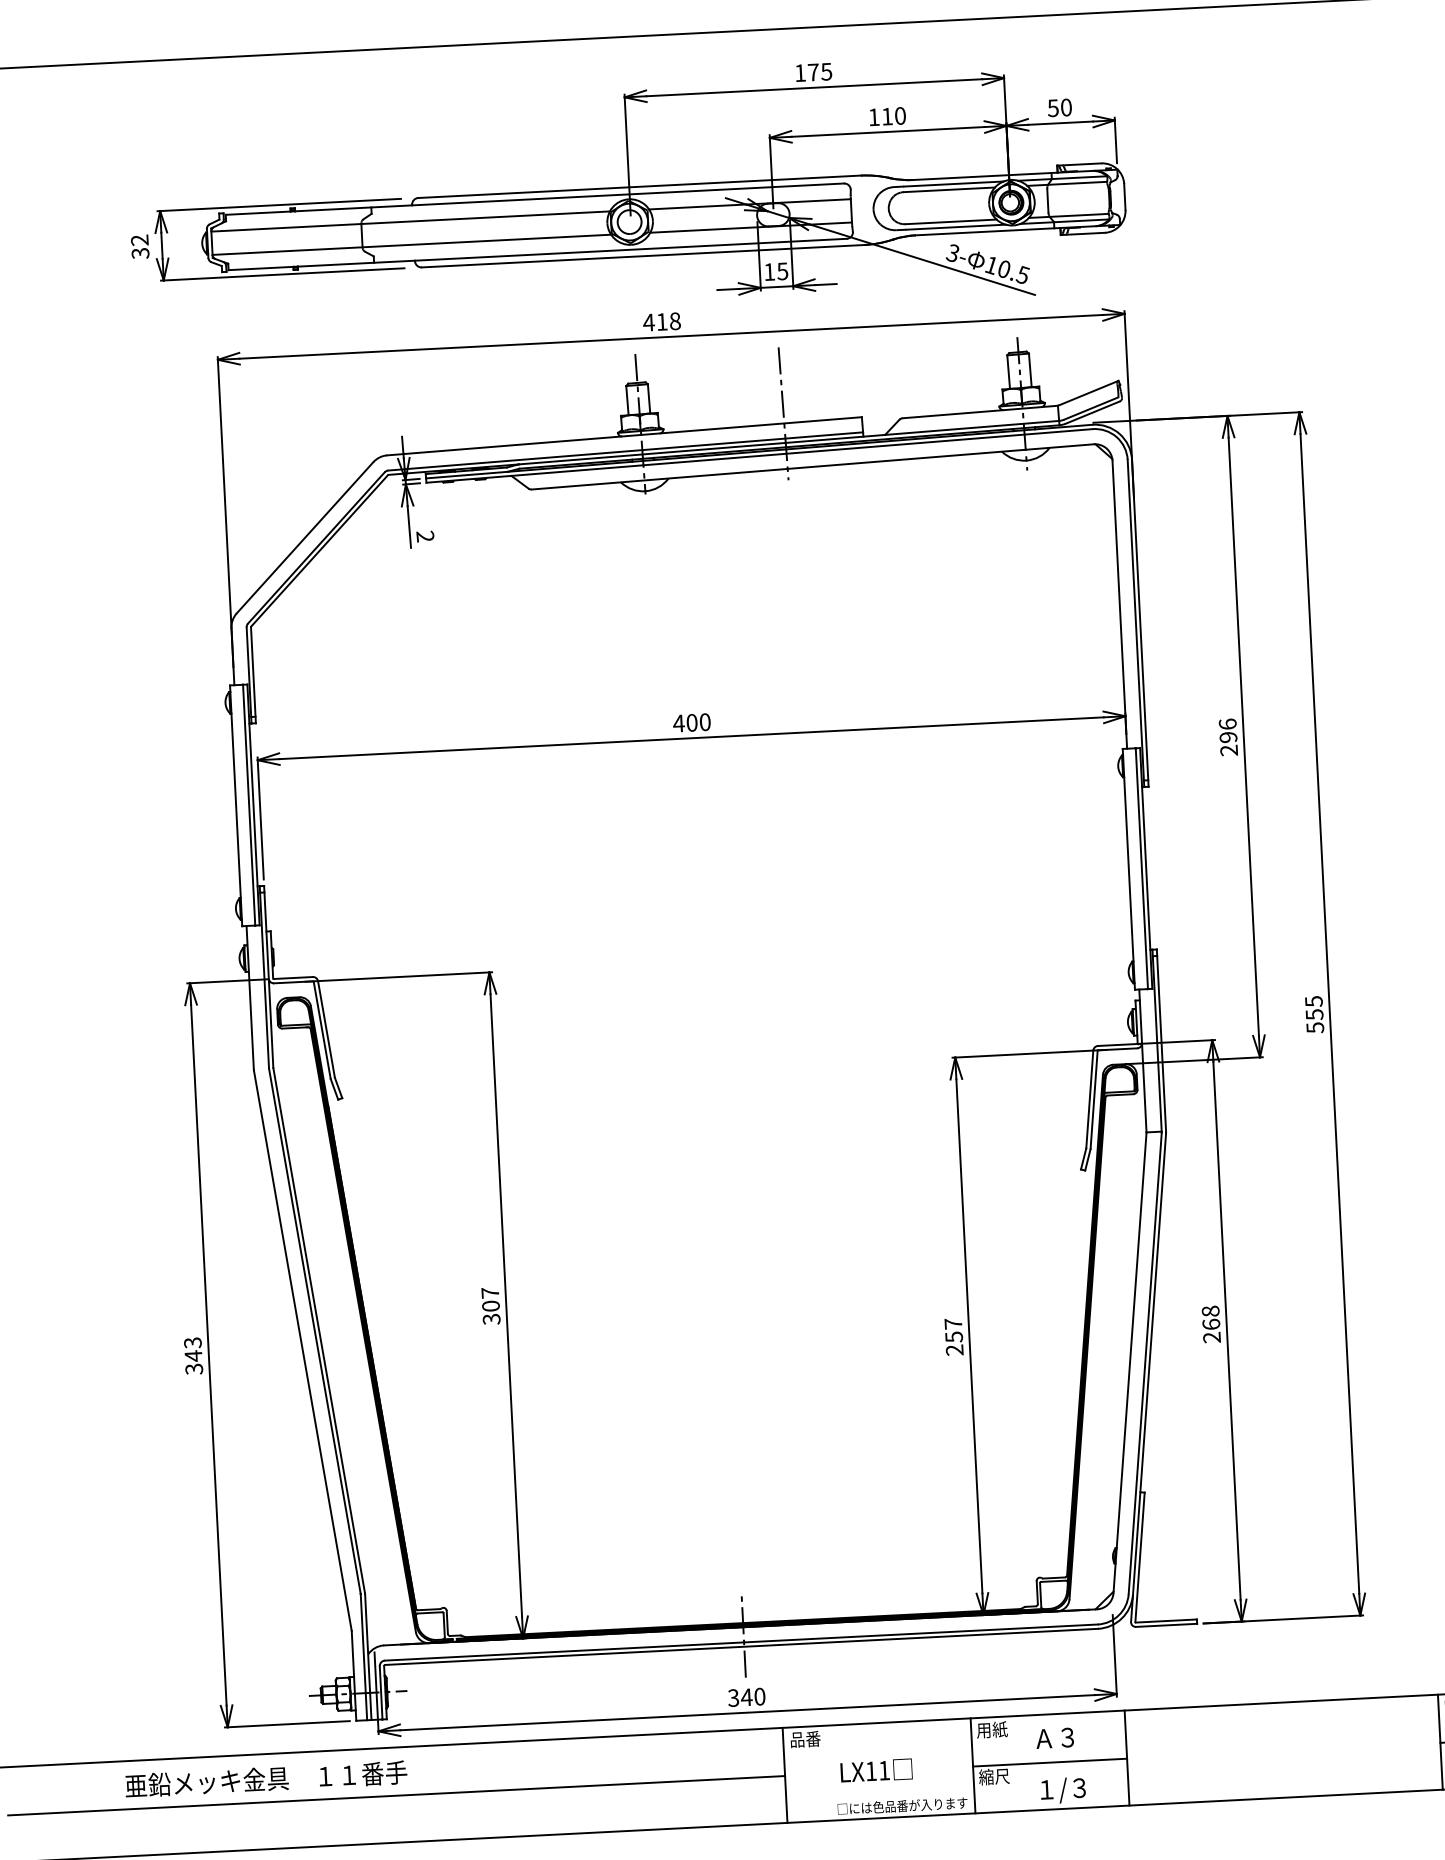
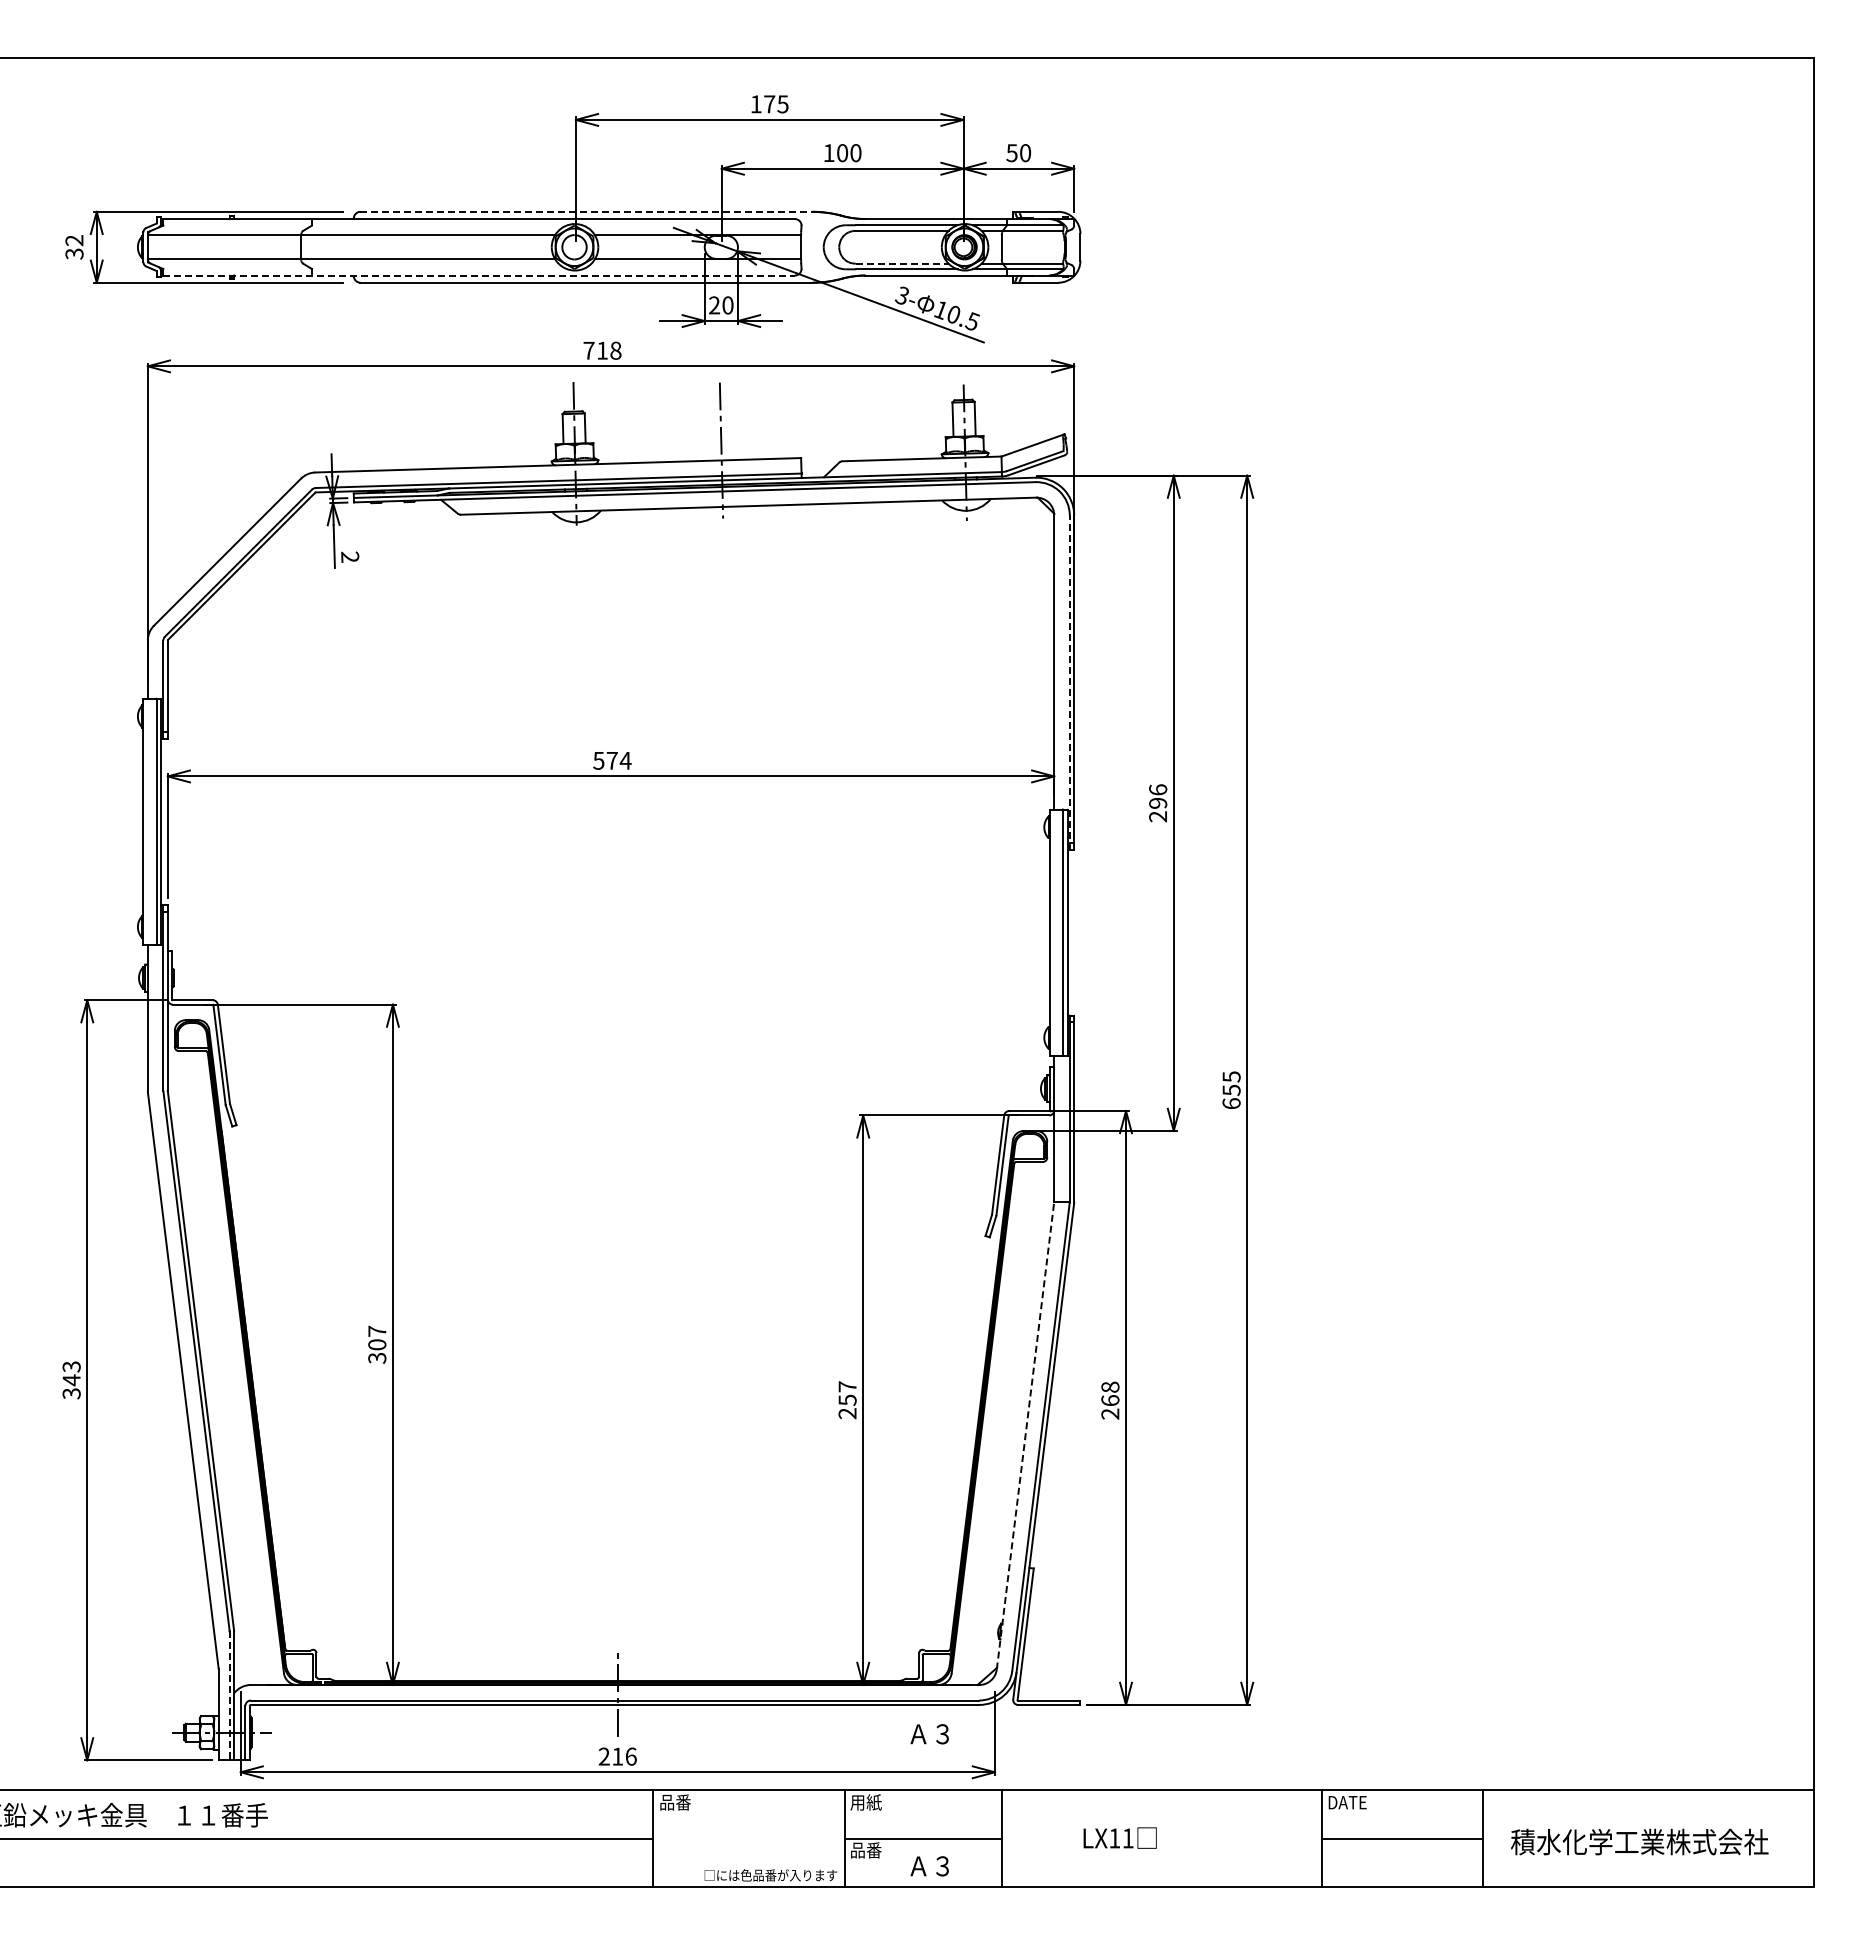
text: (887, 117) -> (842, 153), 110 -> 100
line: (639, 186) -> (586, 211), solid -> dashed
line: (951, 221) -> (902, 263), solid -> dashed
line: (538, 254) -> (479, 275), solid -> dashed
text: (776, 271) -> (721, 305), 15 -> 20
text: (649, 322) -> (589, 350), 418 -> 718
line: (1135, 622) -> (1069, 681), solid -> dashed
text: (691, 722) -> (611, 760), 400 -> 574
text: (1315, 1027) -> (1231, 1103), 555 -> 655
line: (1129, 1362) -> (1025, 1435), solid -> dashed
line: (363, 1657) -> (229, 1696), solid -> dashed
text: (746, 1697) -> (617, 1756), 340 -> 216
text: (1054, 1738) -> (929, 1734), moved
text: (875, 1770) -> (1119, 1837), moved
text: (993, 1776) -> (865, 1850), 縮尺 -> 品番
text: (1062, 1790) -> (934, 1867), １/３ -> Ａ３

